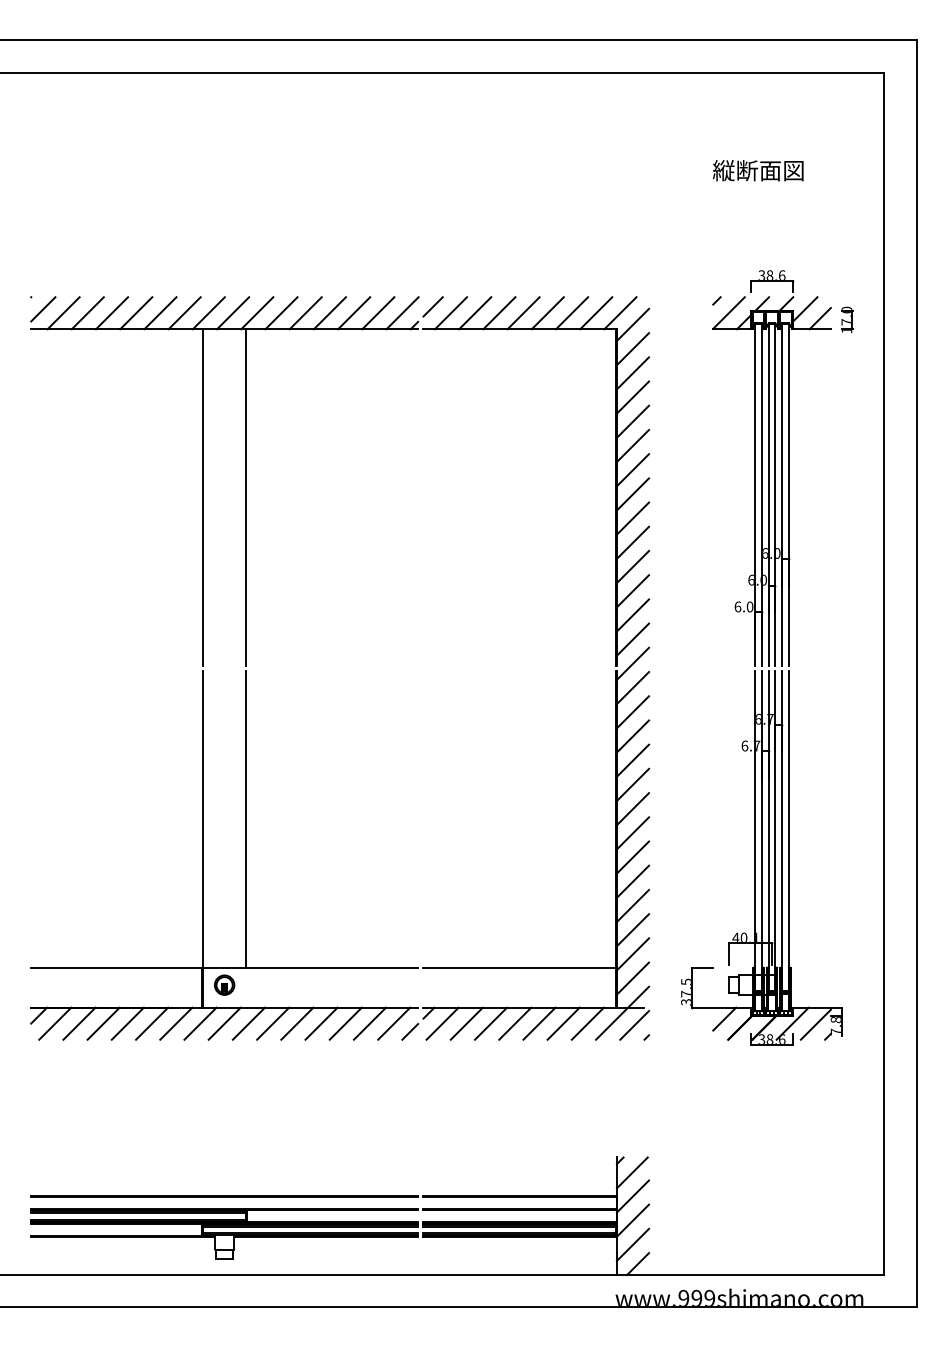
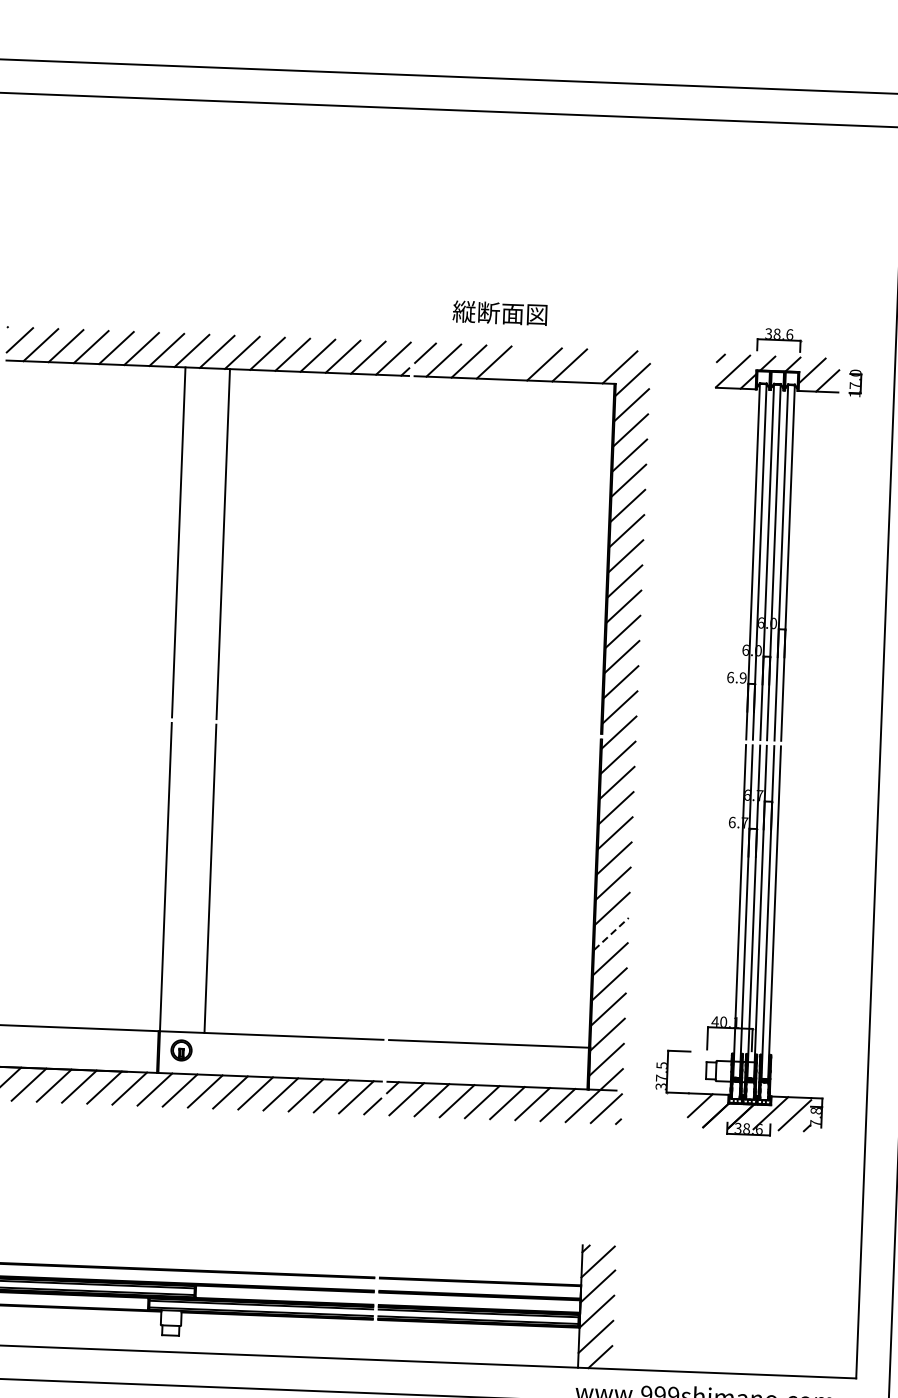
text: (757, 170) -> (499, 312), moved
line: (523, 313) -> (519, 363), removed
line: (596, 313) -> (595, 366), removed
text: (749, 606) -> (742, 677), 6.0 -> 6.9
line: (632, 857) -> (610, 933), solid -> dashed

